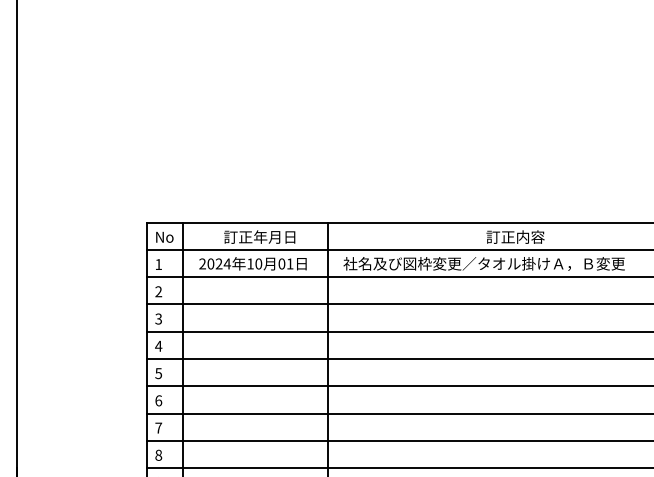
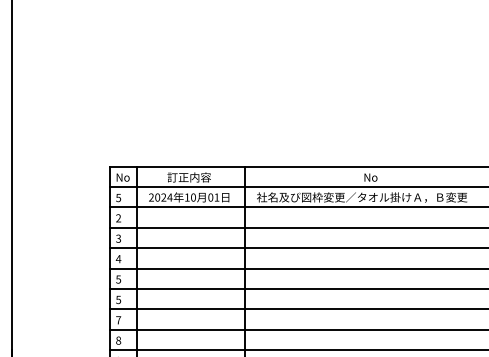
text: (274, 236) -> (205, 177), 訂正年月日 -> 訂正内容
text: (515, 236) -> (385, 177), 訂正内容 -> No
text: (158, 264) -> (118, 197), 1 -> 5
text: (158, 400) -> (118, 299), 6 -> 5

